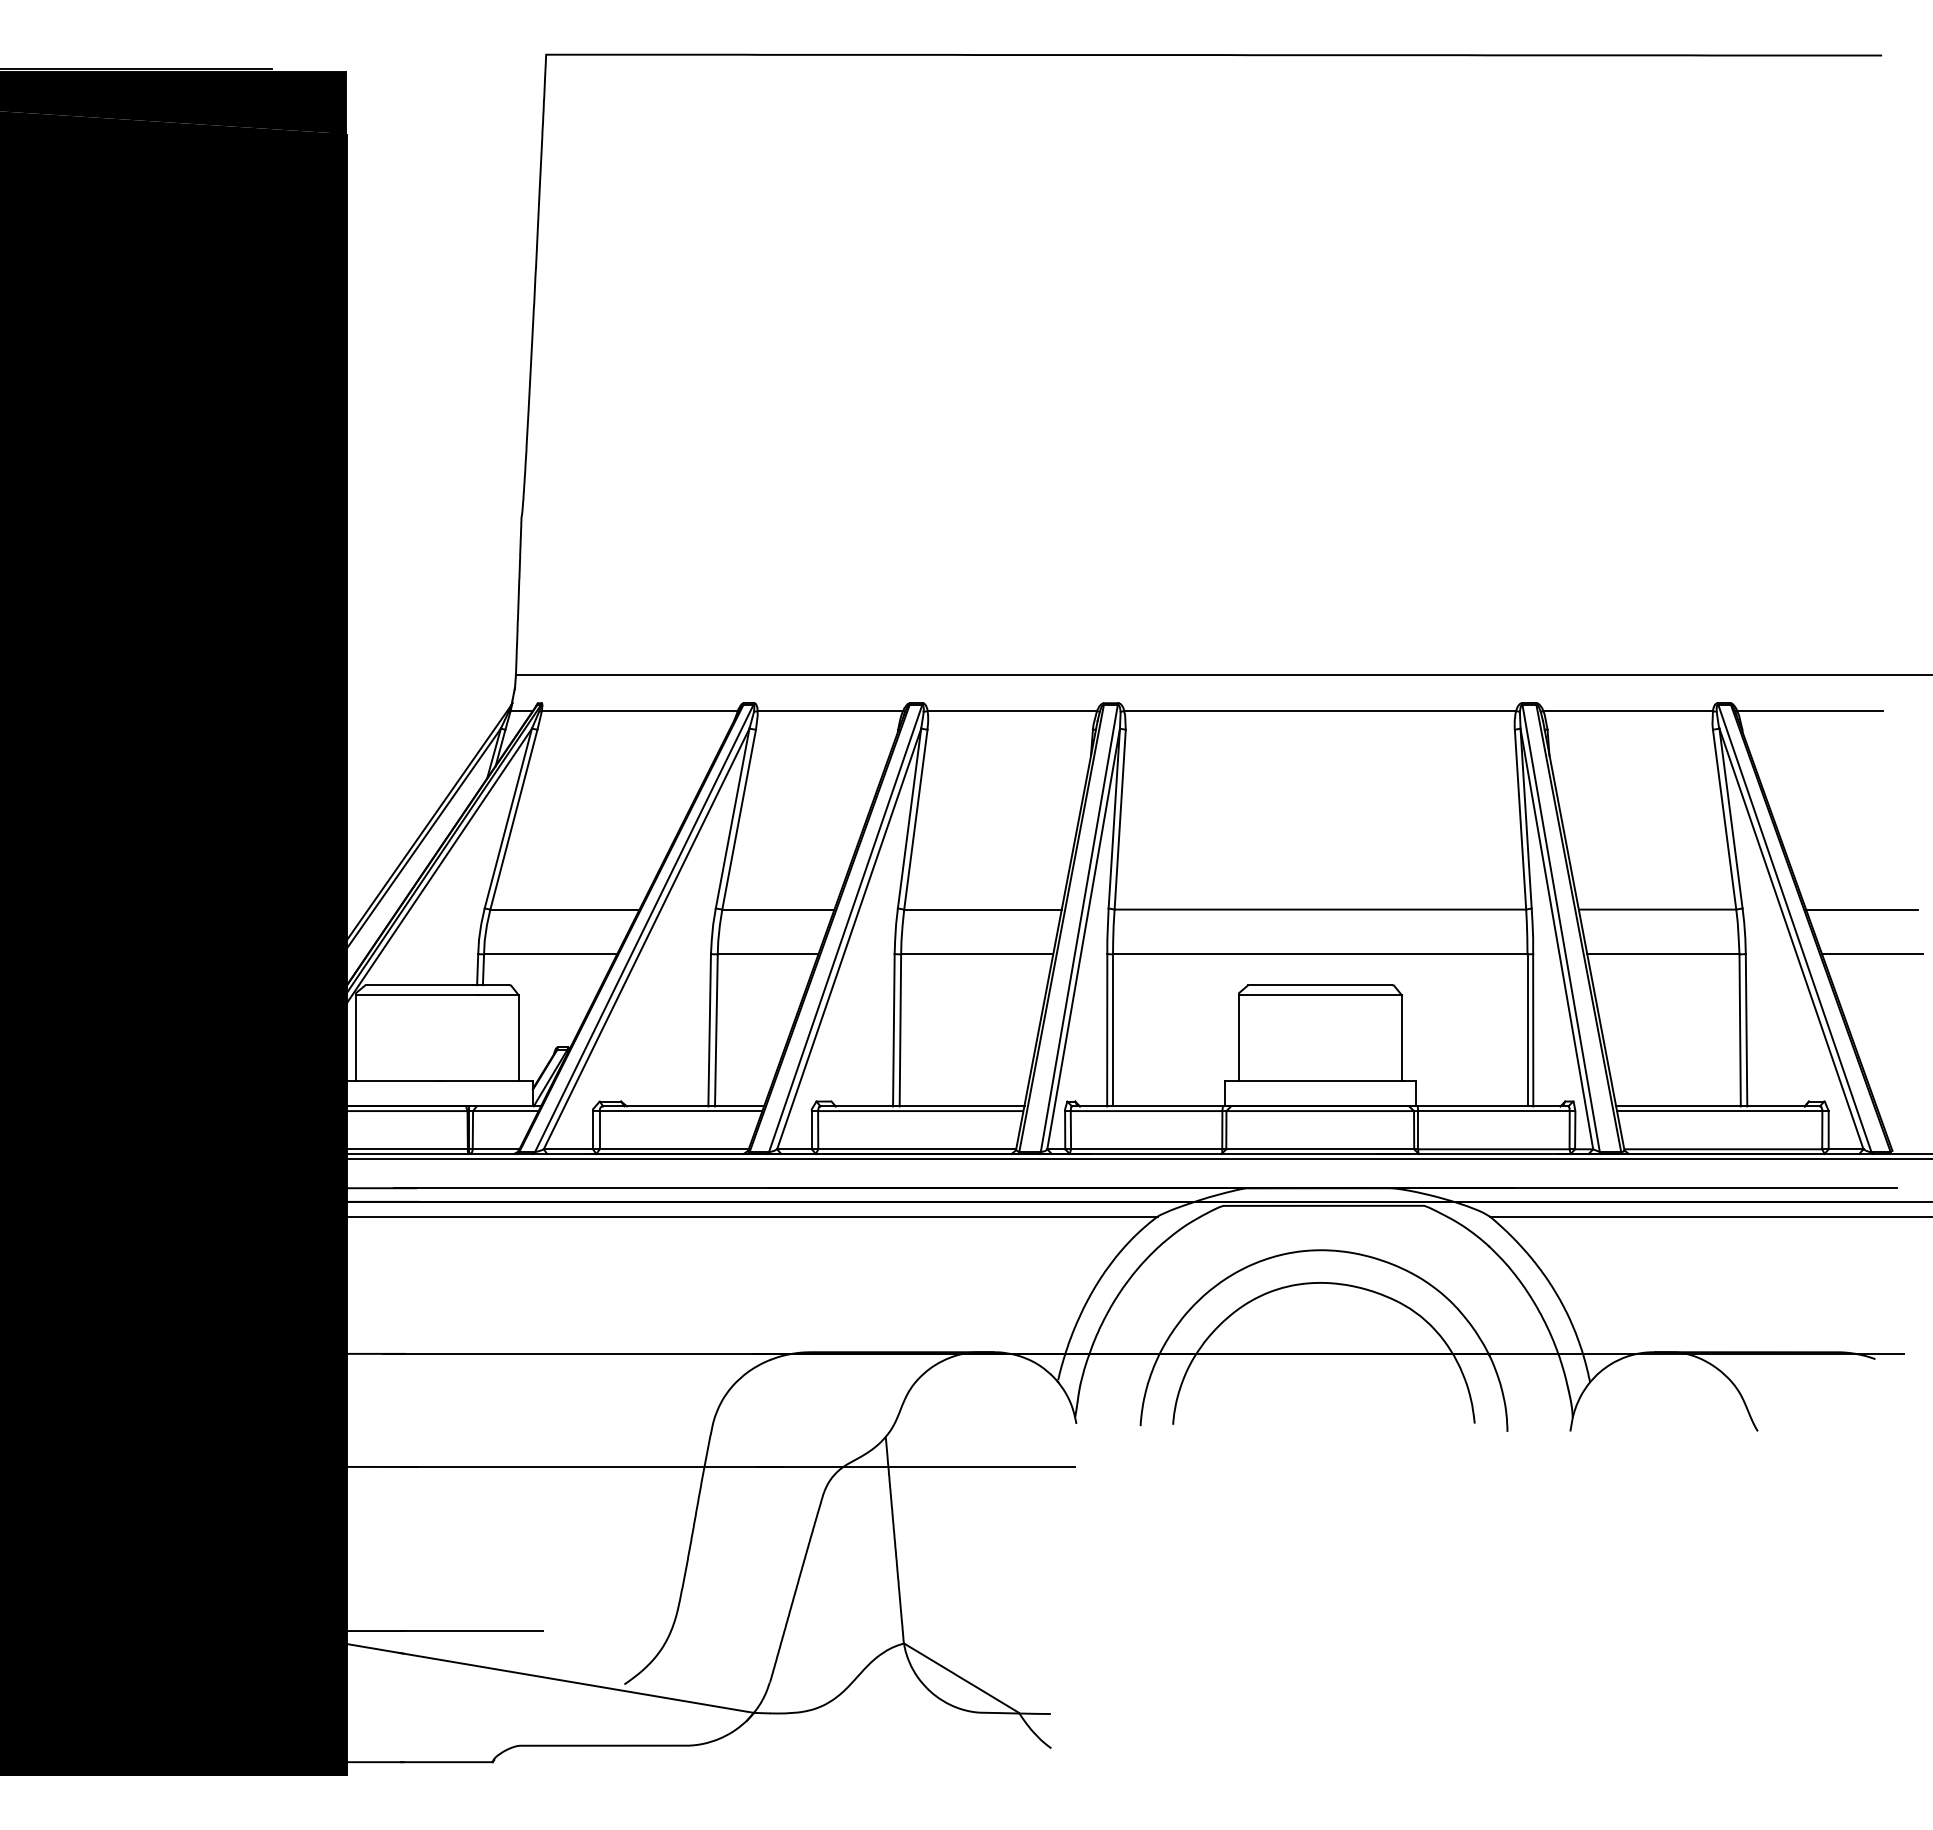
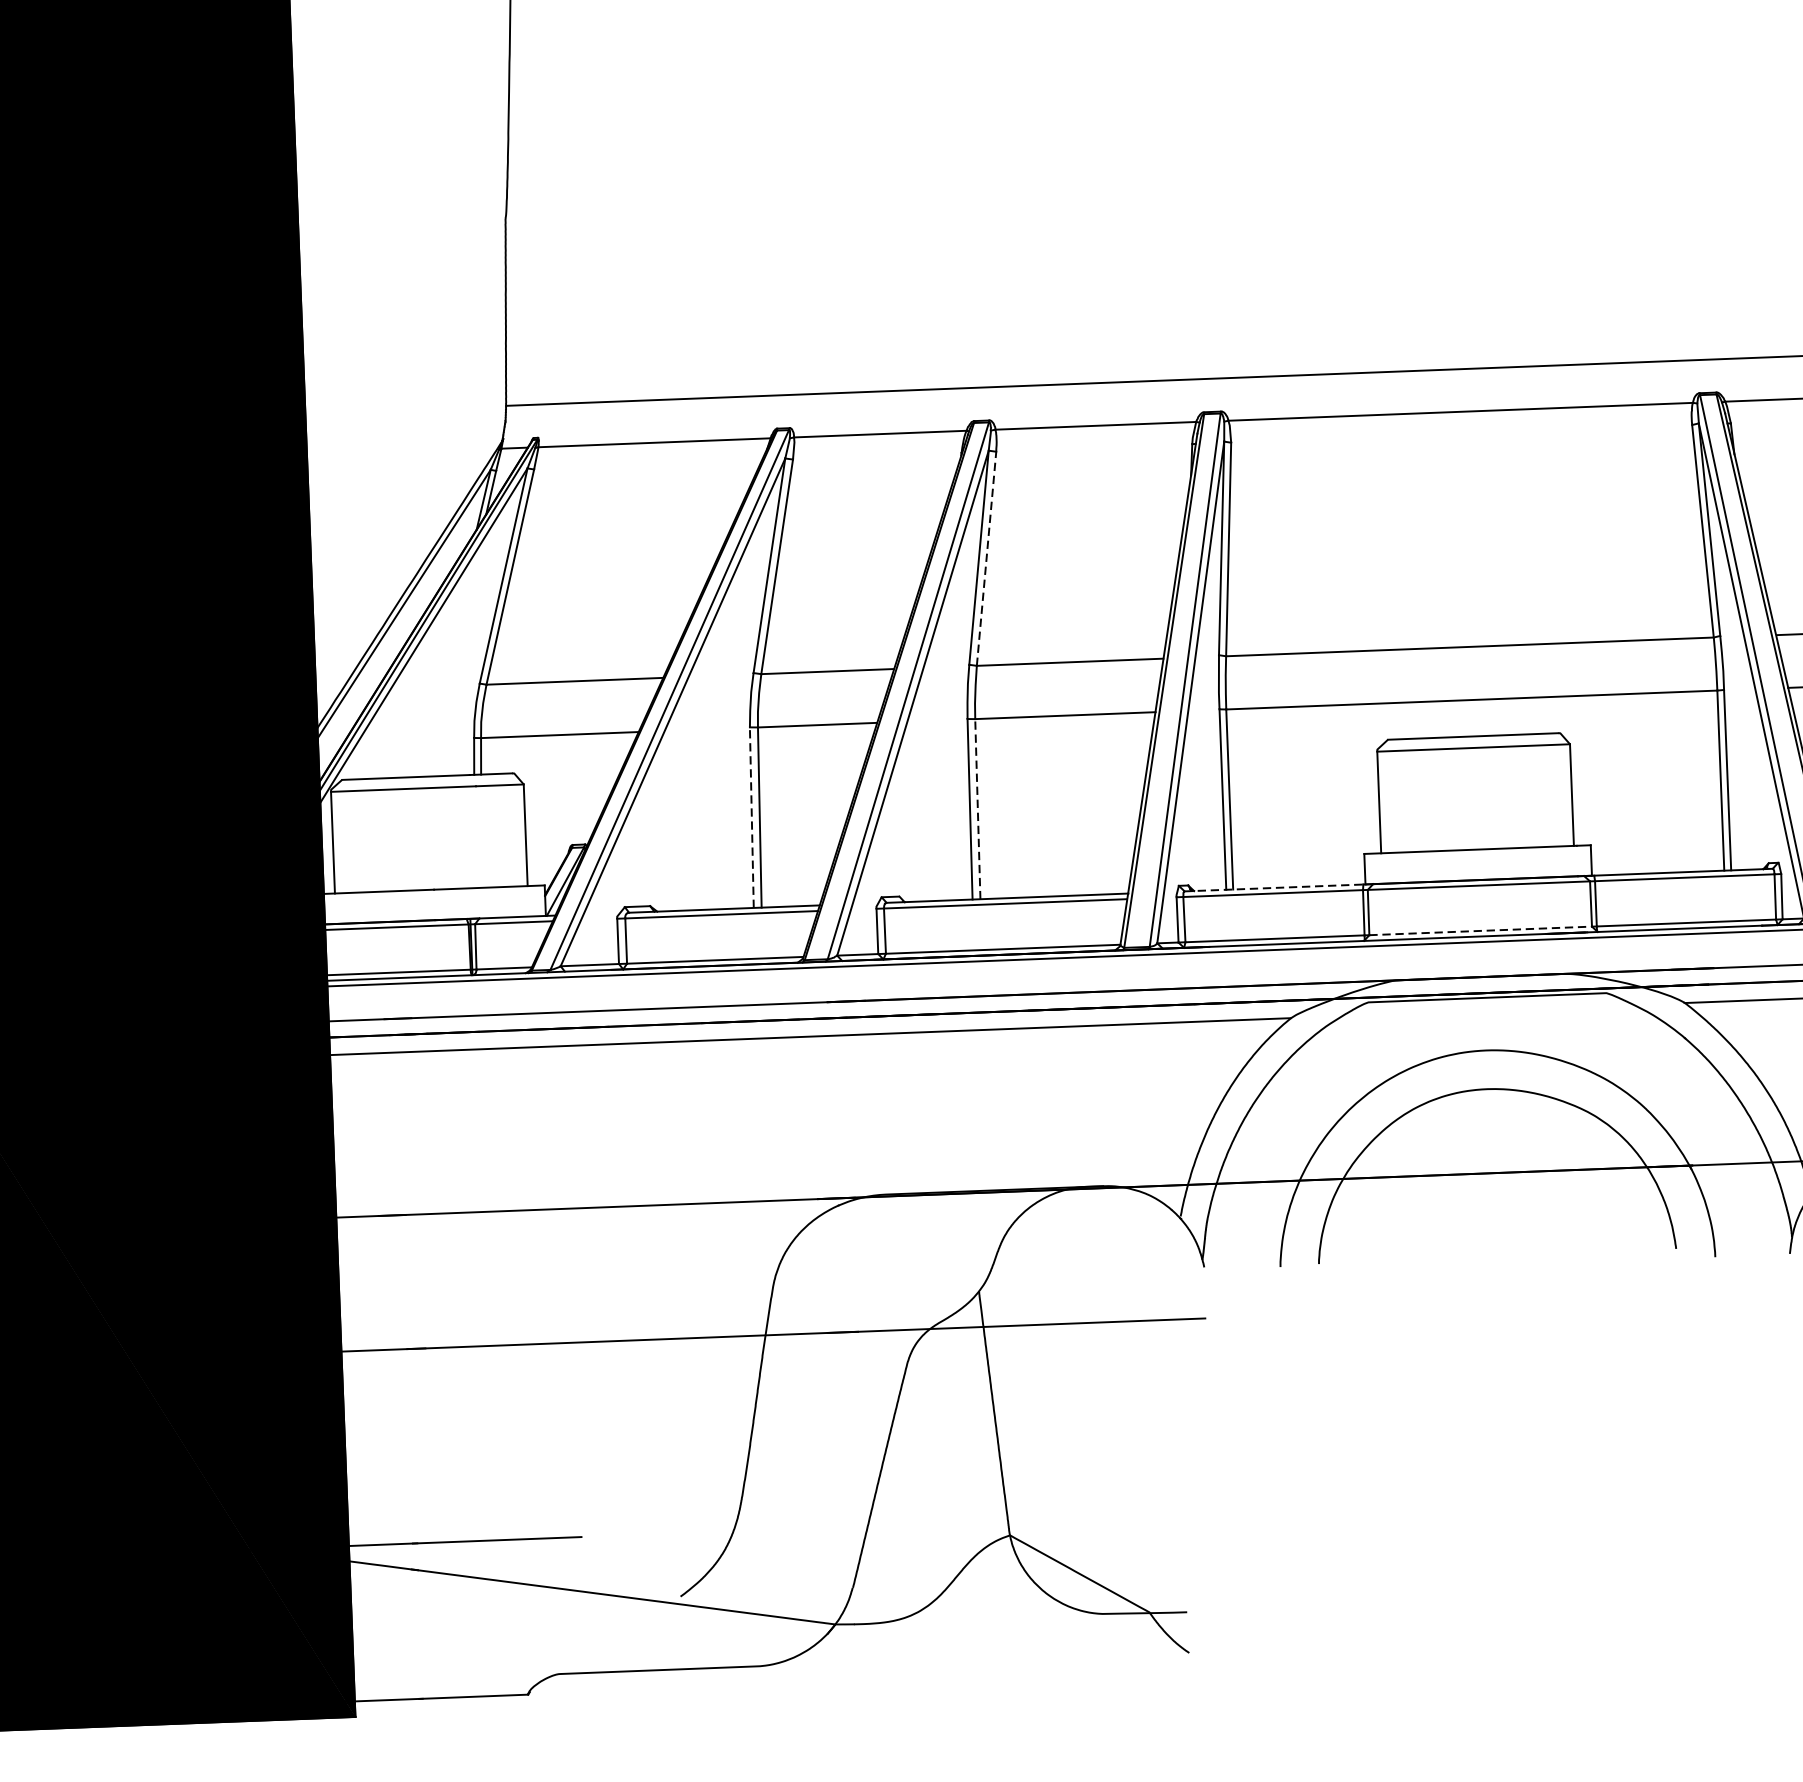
line: (915, 819) -> (986, 558), solid -> dashed
line: (709, 1029) -> (751, 816), solid -> dashed
line: (900, 1030) -> (977, 809), solid -> dashed
line: (1147, 1106) -> (1274, 888), solid -> dashed
line: (1320, 1149) -> (1480, 931), solid -> dashed

